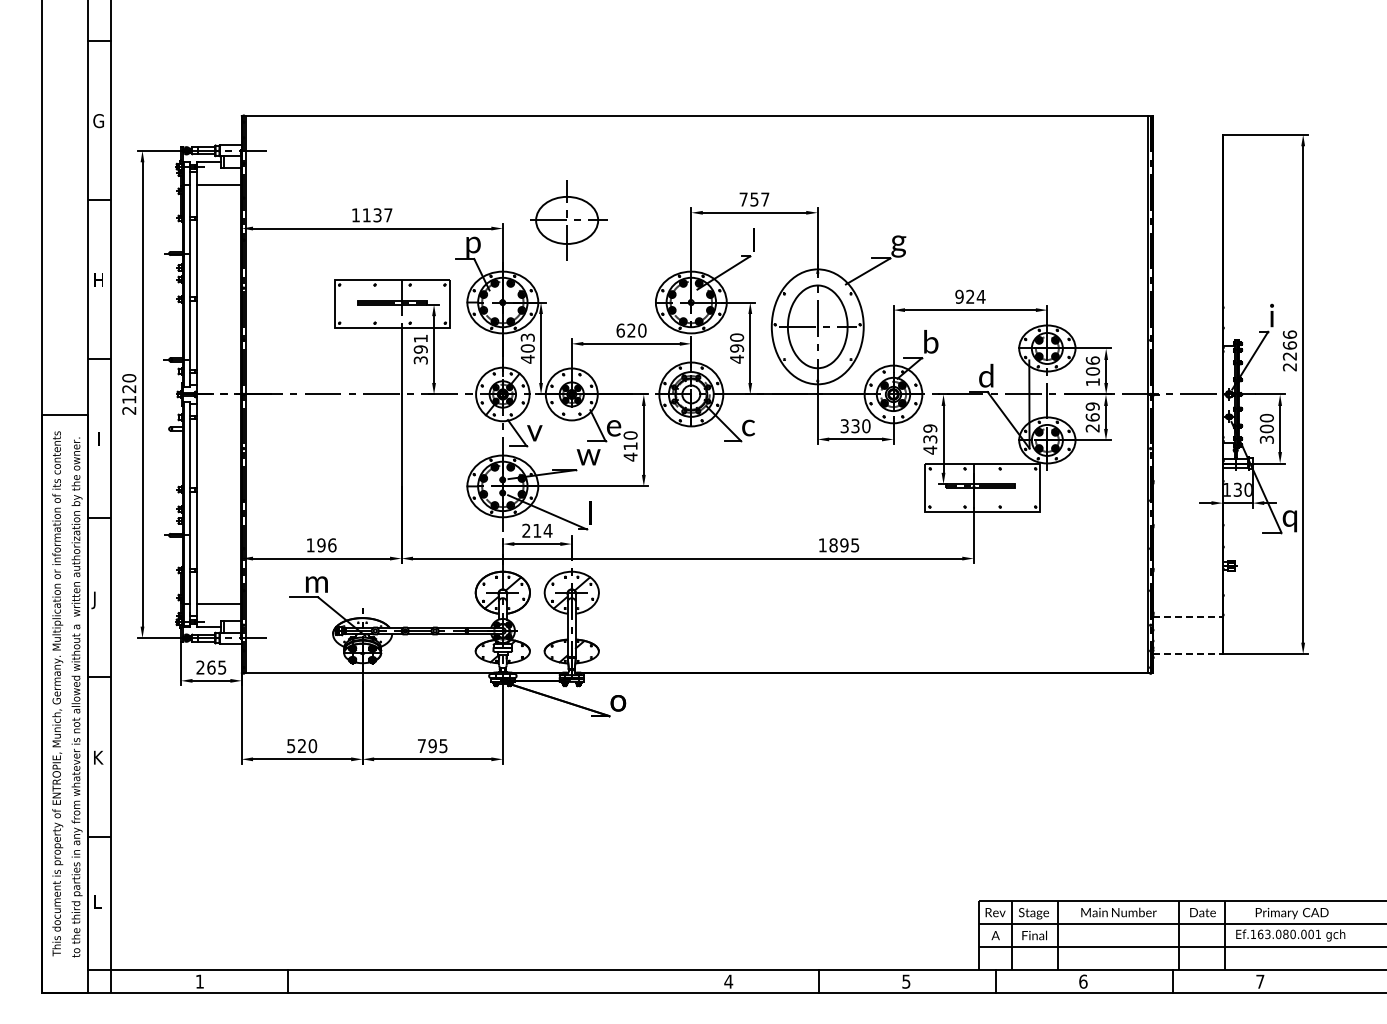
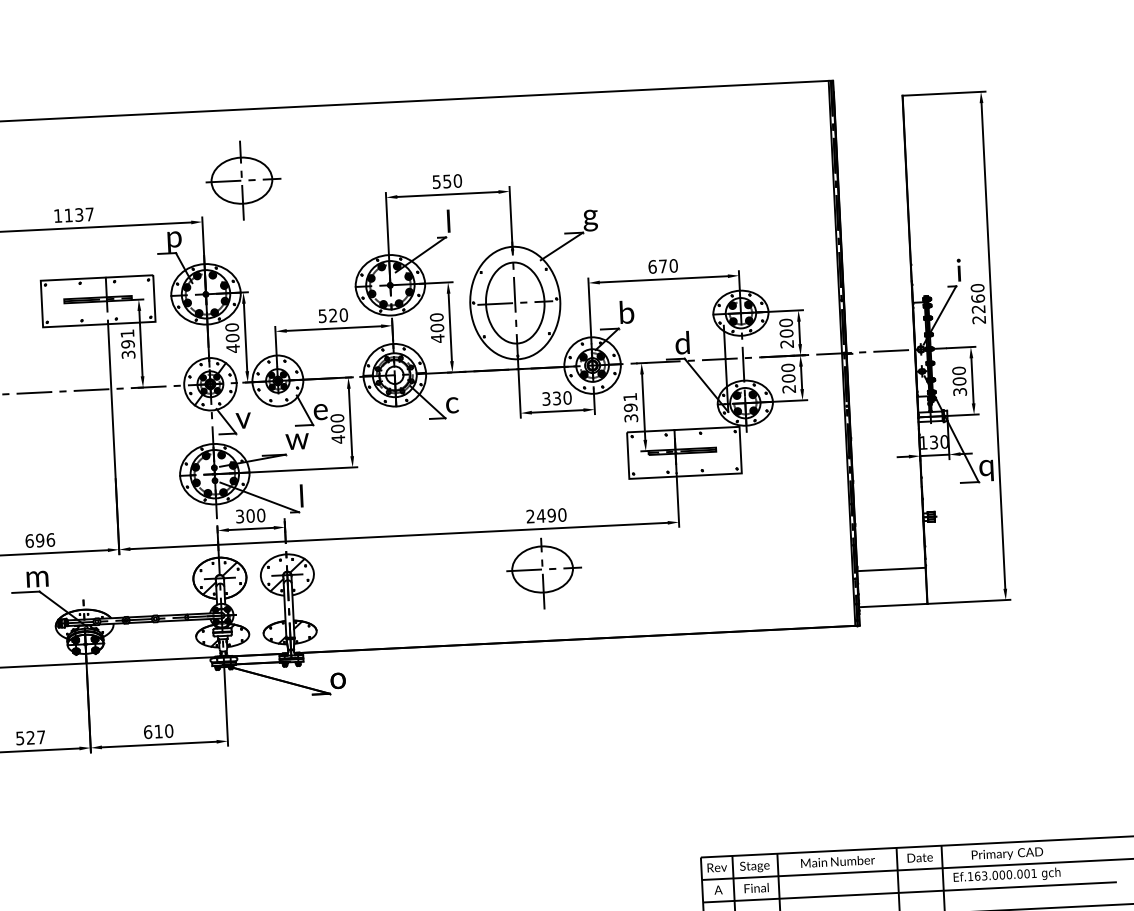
text: (754, 199) -> (447, 181), 757 -> 550
part: (568, 220) -> (243, 180), moved
text: (970, 296) -> (663, 266), 924 -> 670
text: (620, 330) -> (322, 316), 620 -> 520
text: (1289, 334) -> (977, 287), 2266 -> 2260
text: (527, 337) -> (231, 327), 403 -> 400
text: (737, 348) -> (437, 328), 490 -> 400
text: (1092, 371) -> (786, 333), 106 -> 200
text: (1092, 411) -> (788, 372), 269 -> 200
text: (930, 439) -> (630, 407), 439 -> 391
text: (630, 446) -> (337, 429), 410 -> 400
text: (537, 530) -> (250, 515), 214 -> 300
text: (310, 545) -> (29, 541), 196 -> 696
text: (838, 545) -> (546, 515), 1895 -> 2490
part: (833, 604) -> (543, 573), added
line: (1188, 617) -> (891, 569), dashed -> solid
line: (1188, 654) -> (893, 605), dashed -> solid
text: (312, 746) -> (41, 737), 520 -> 527
text: (432, 746) -> (158, 732), 795 -> 610
text: (1285, 934) -> (1001, 875), Ef.163.080.001 -> Ef.163.000.001

